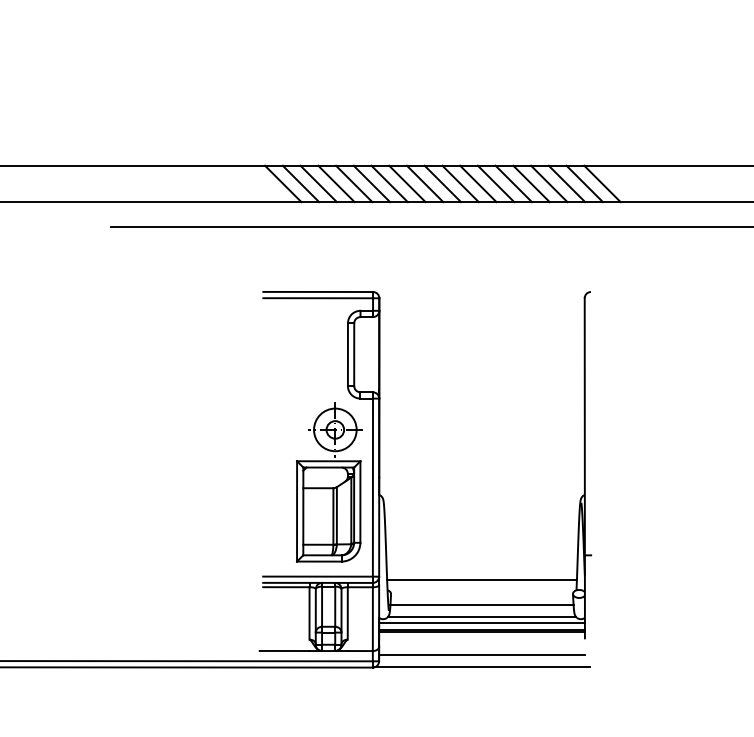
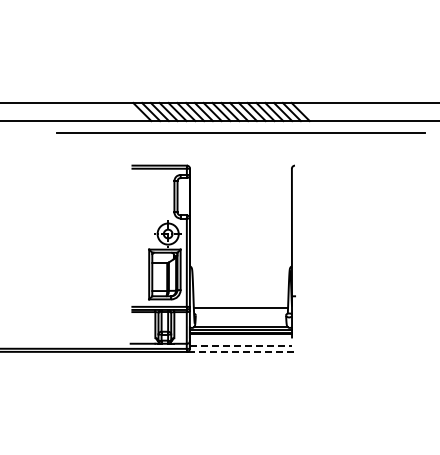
line: (481, 604) -> (240, 320), removed
line: (483, 654) -> (241, 345), solid -> dashed
line: (483, 666) -> (241, 351), solid -> dashed

